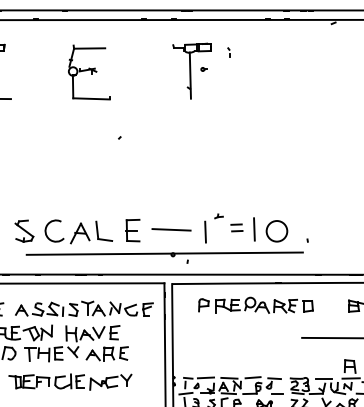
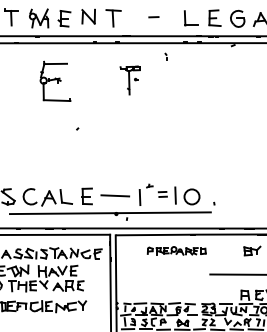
part: (228, 52) -> (165, 56), moved
part: (191, 71) -> (129, 80), size x0.7
part: (255, 304) -> (176, 250), size x0.7

